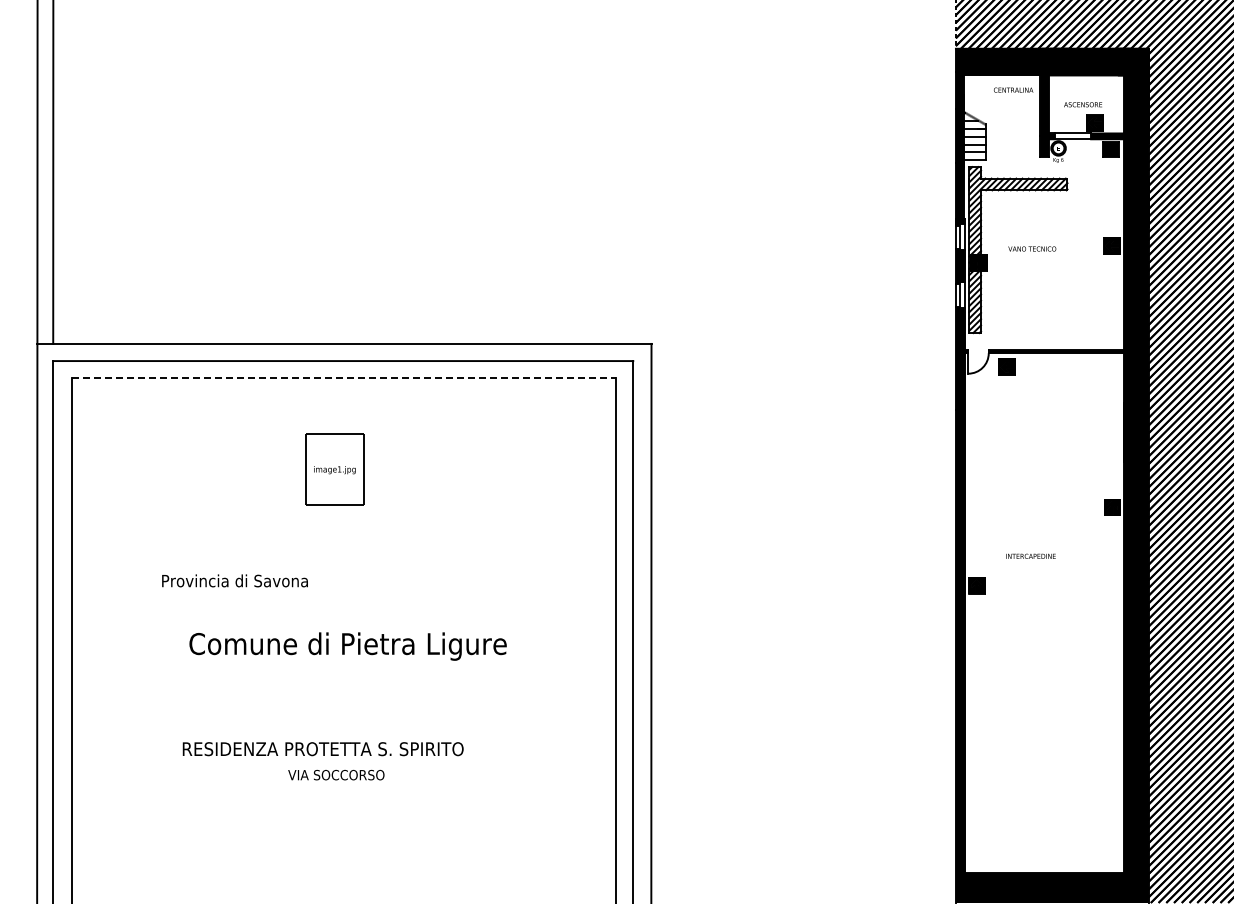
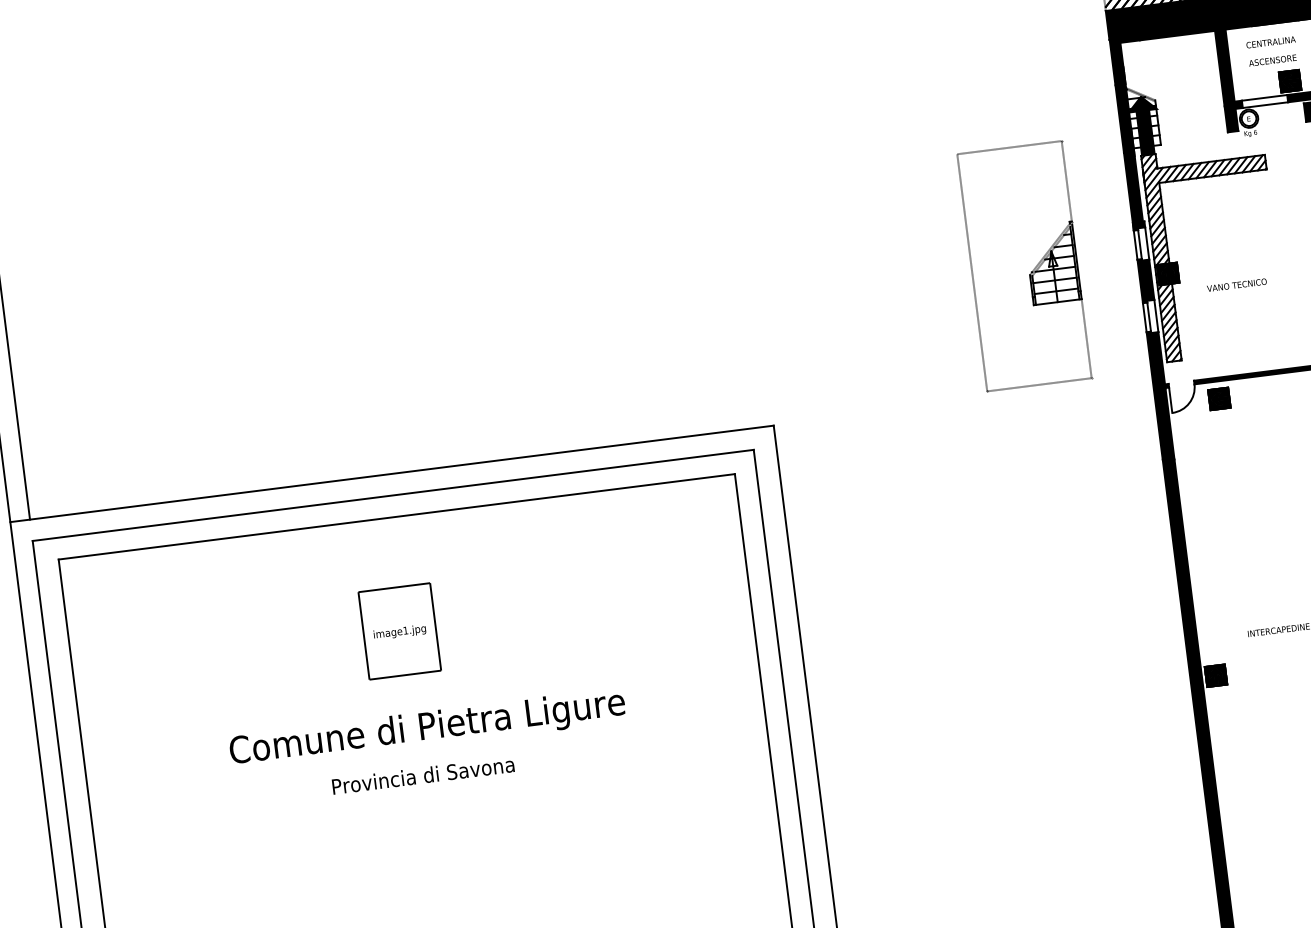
text: (1013, 89) -> (1270, 41), moved
fill: (975, 152) -> (1146, 136), added
part: (870, 247) -> (1030, 271), added
text: (1032, 248) -> (1237, 284), moved
line: (343, 378) -> (396, 517), dashed -> solid
text: (234, 580) -> (422, 775), moved
text: (347, 646) -> (426, 729), moved

